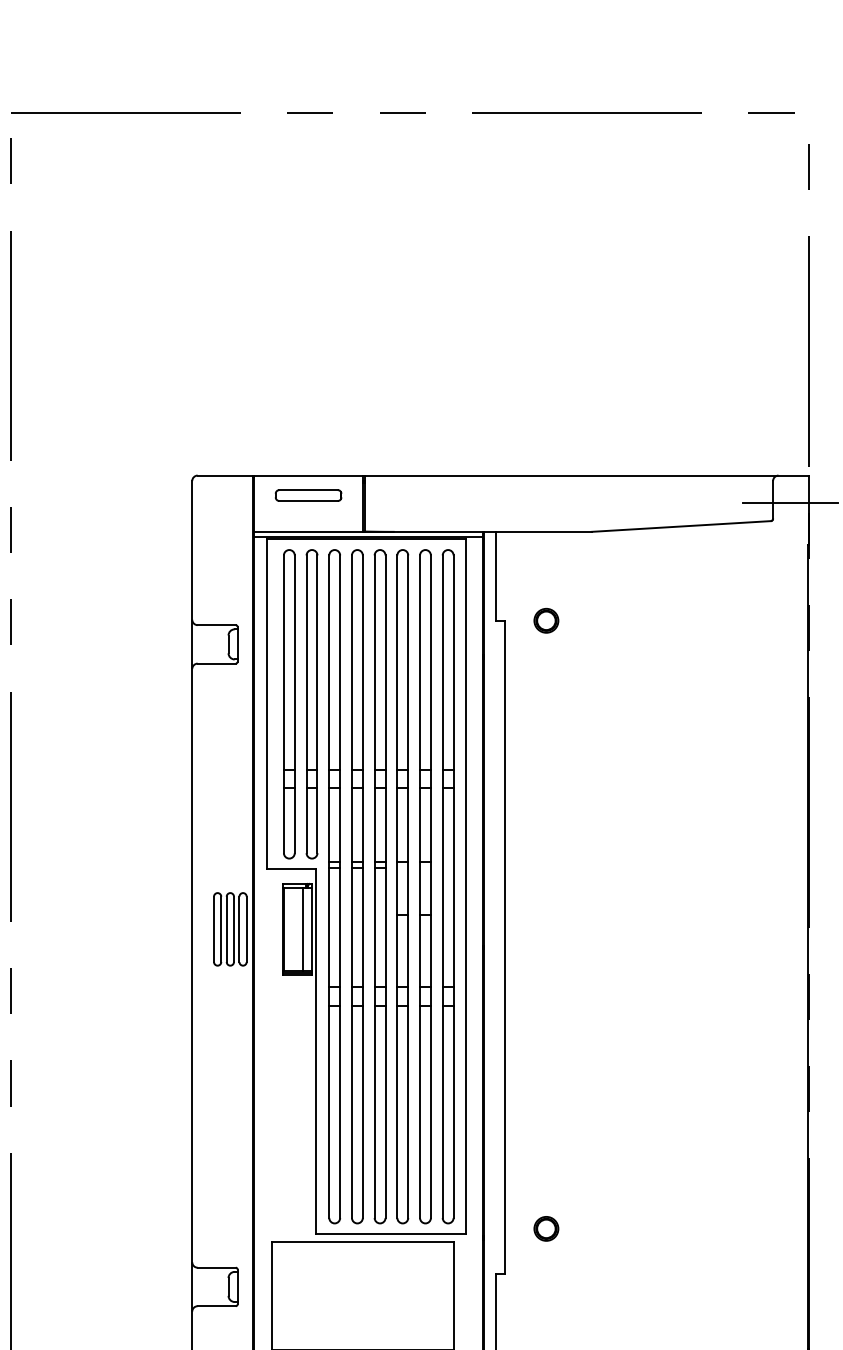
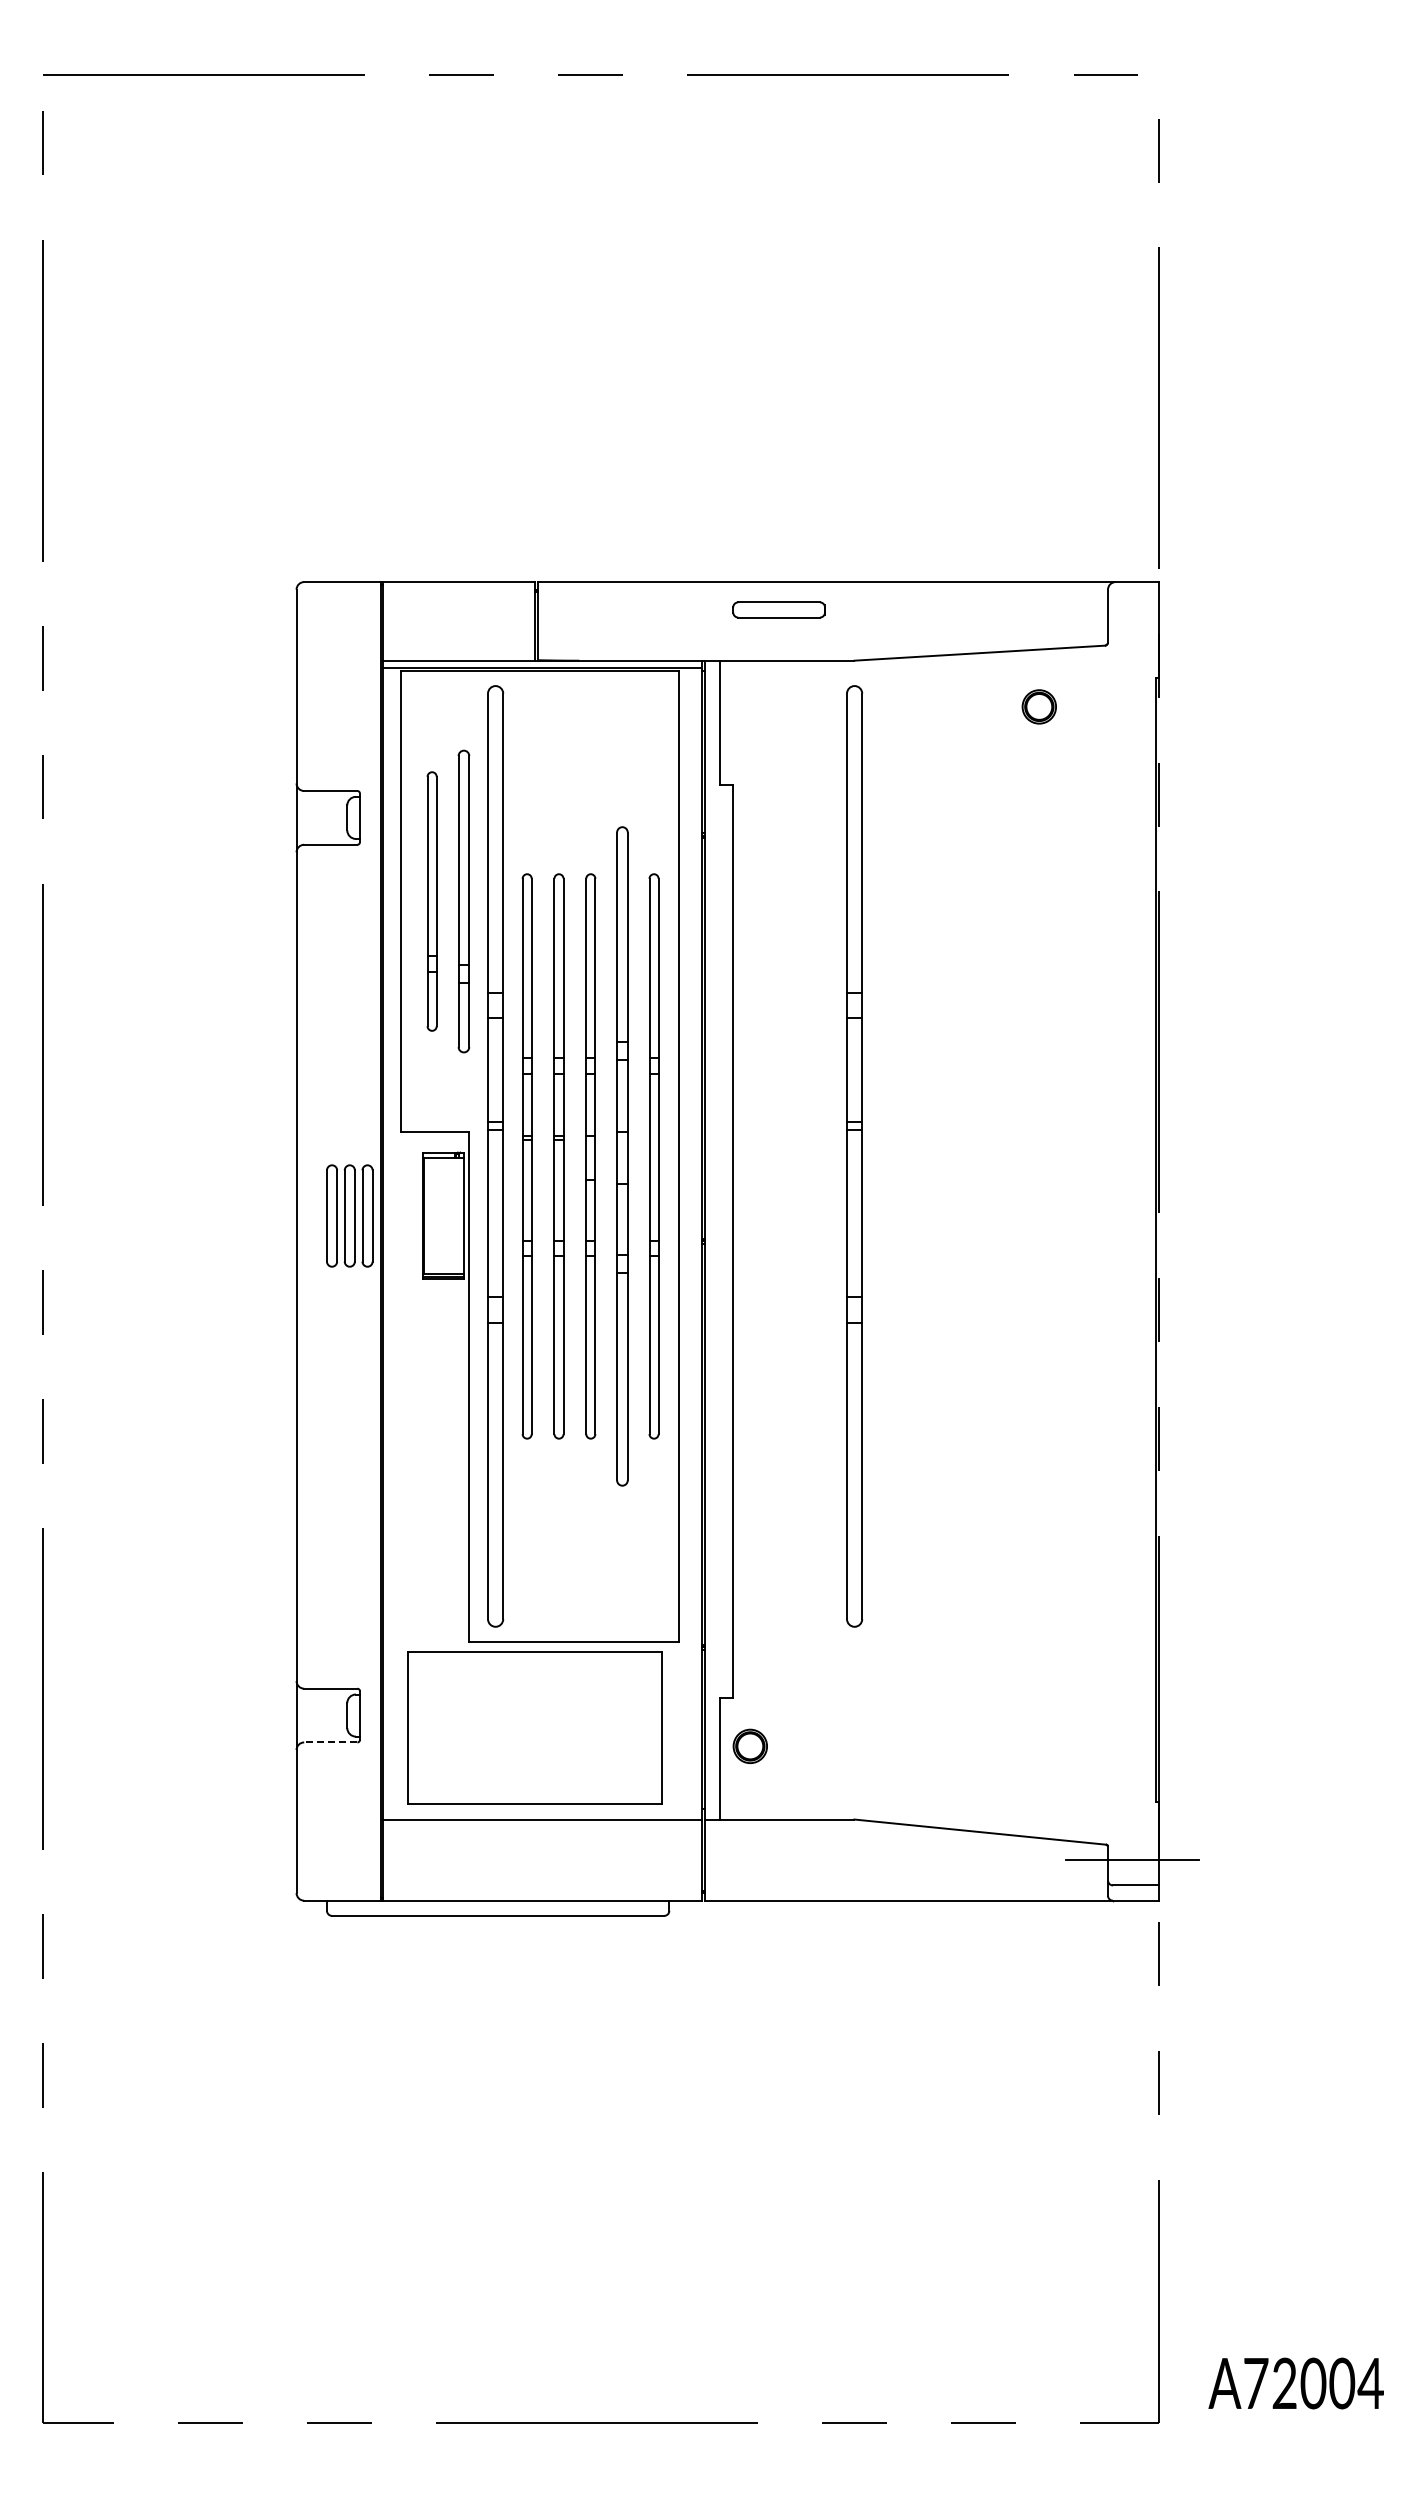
part: (308, 495) -> (778, 609), moved
line: (790, 503) -> (1132, 620), removed
part: (545, 620) -> (1038, 706), moved
part: (288, 704) -> (431, 901), size x0.6
part: (311, 704) -> (463, 901), size x0.7
part: (356, 886) -> (526, 1156), size x0.6
part: (379, 886) -> (558, 1156), size x0.6
part: (402, 886) -> (590, 1156), size x0.6
part: (425, 886) -> (622, 1156), size x0.7
part: (447, 886) -> (653, 1156), size x0.6
part: (591, 886) -> (854, 1156), added
line: (303, 929) -> (451, 1215), removed
part: (545, 1228) -> (749, 1745), moved
line: (216, 1306) -> (330, 1742), solid -> dashed

